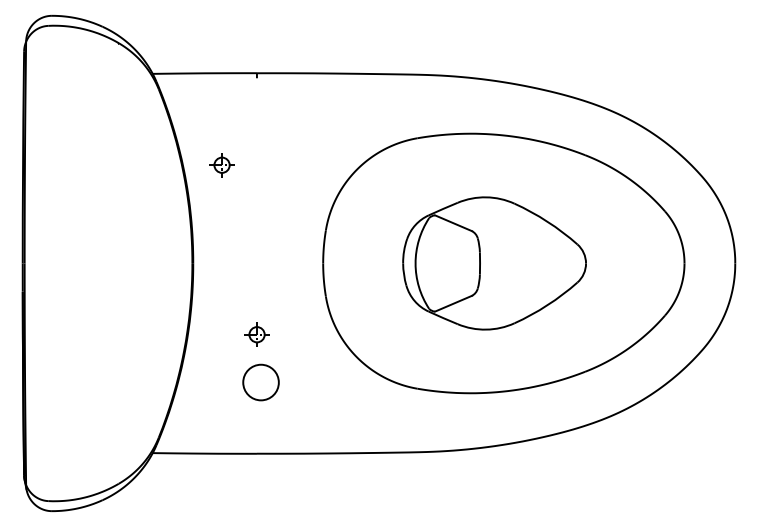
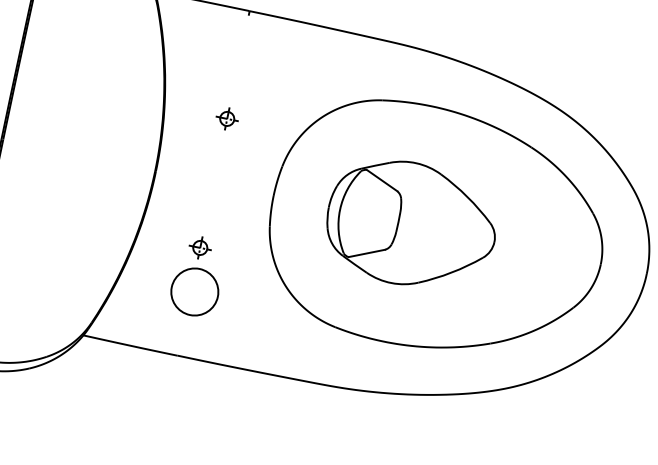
part: (221, 165) -> (226, 119), moved
part: (494, 263) -> (411, 224), moved
circle: (260, 382) -> (194, 291), size x1.43

